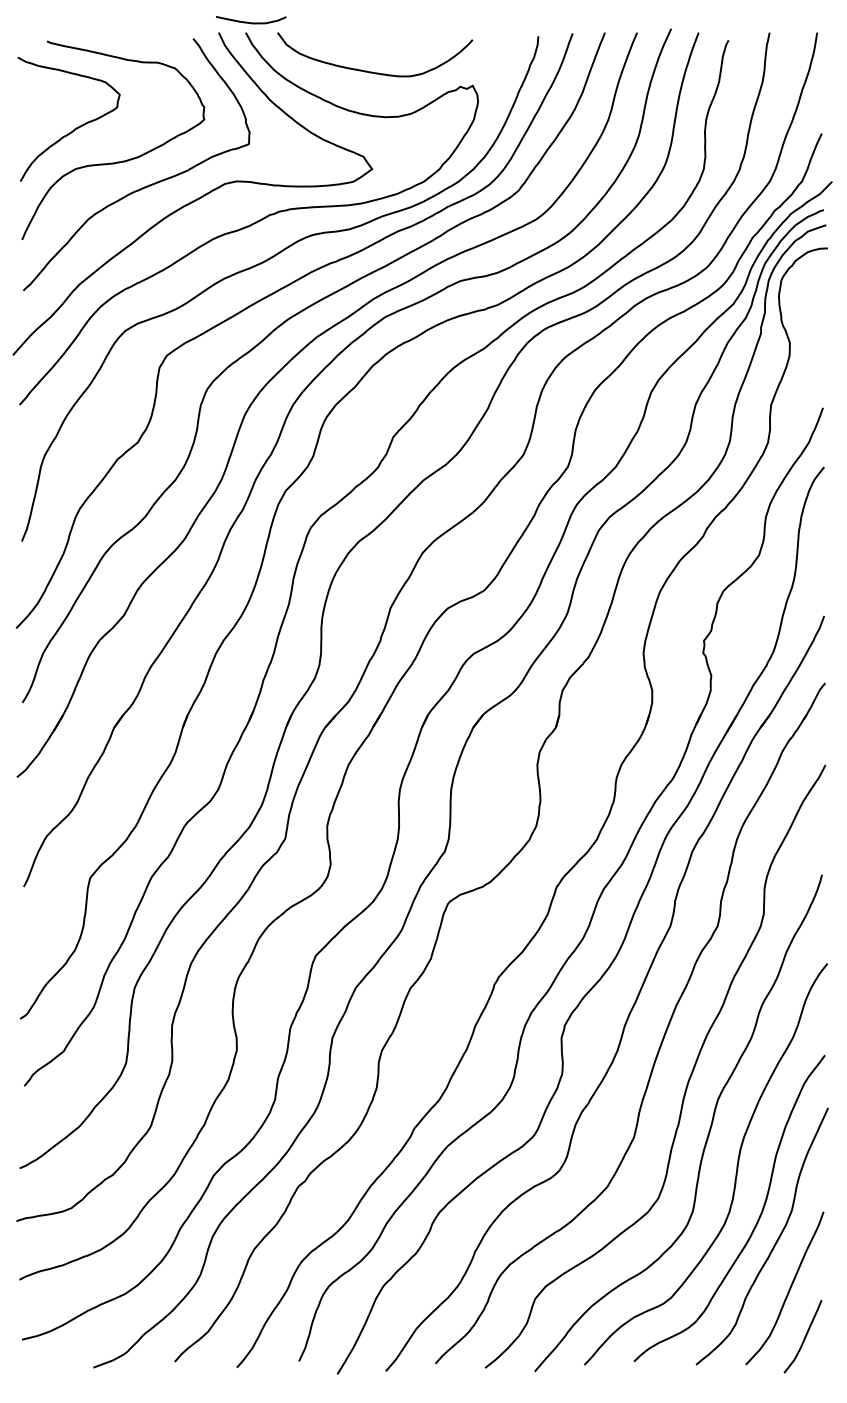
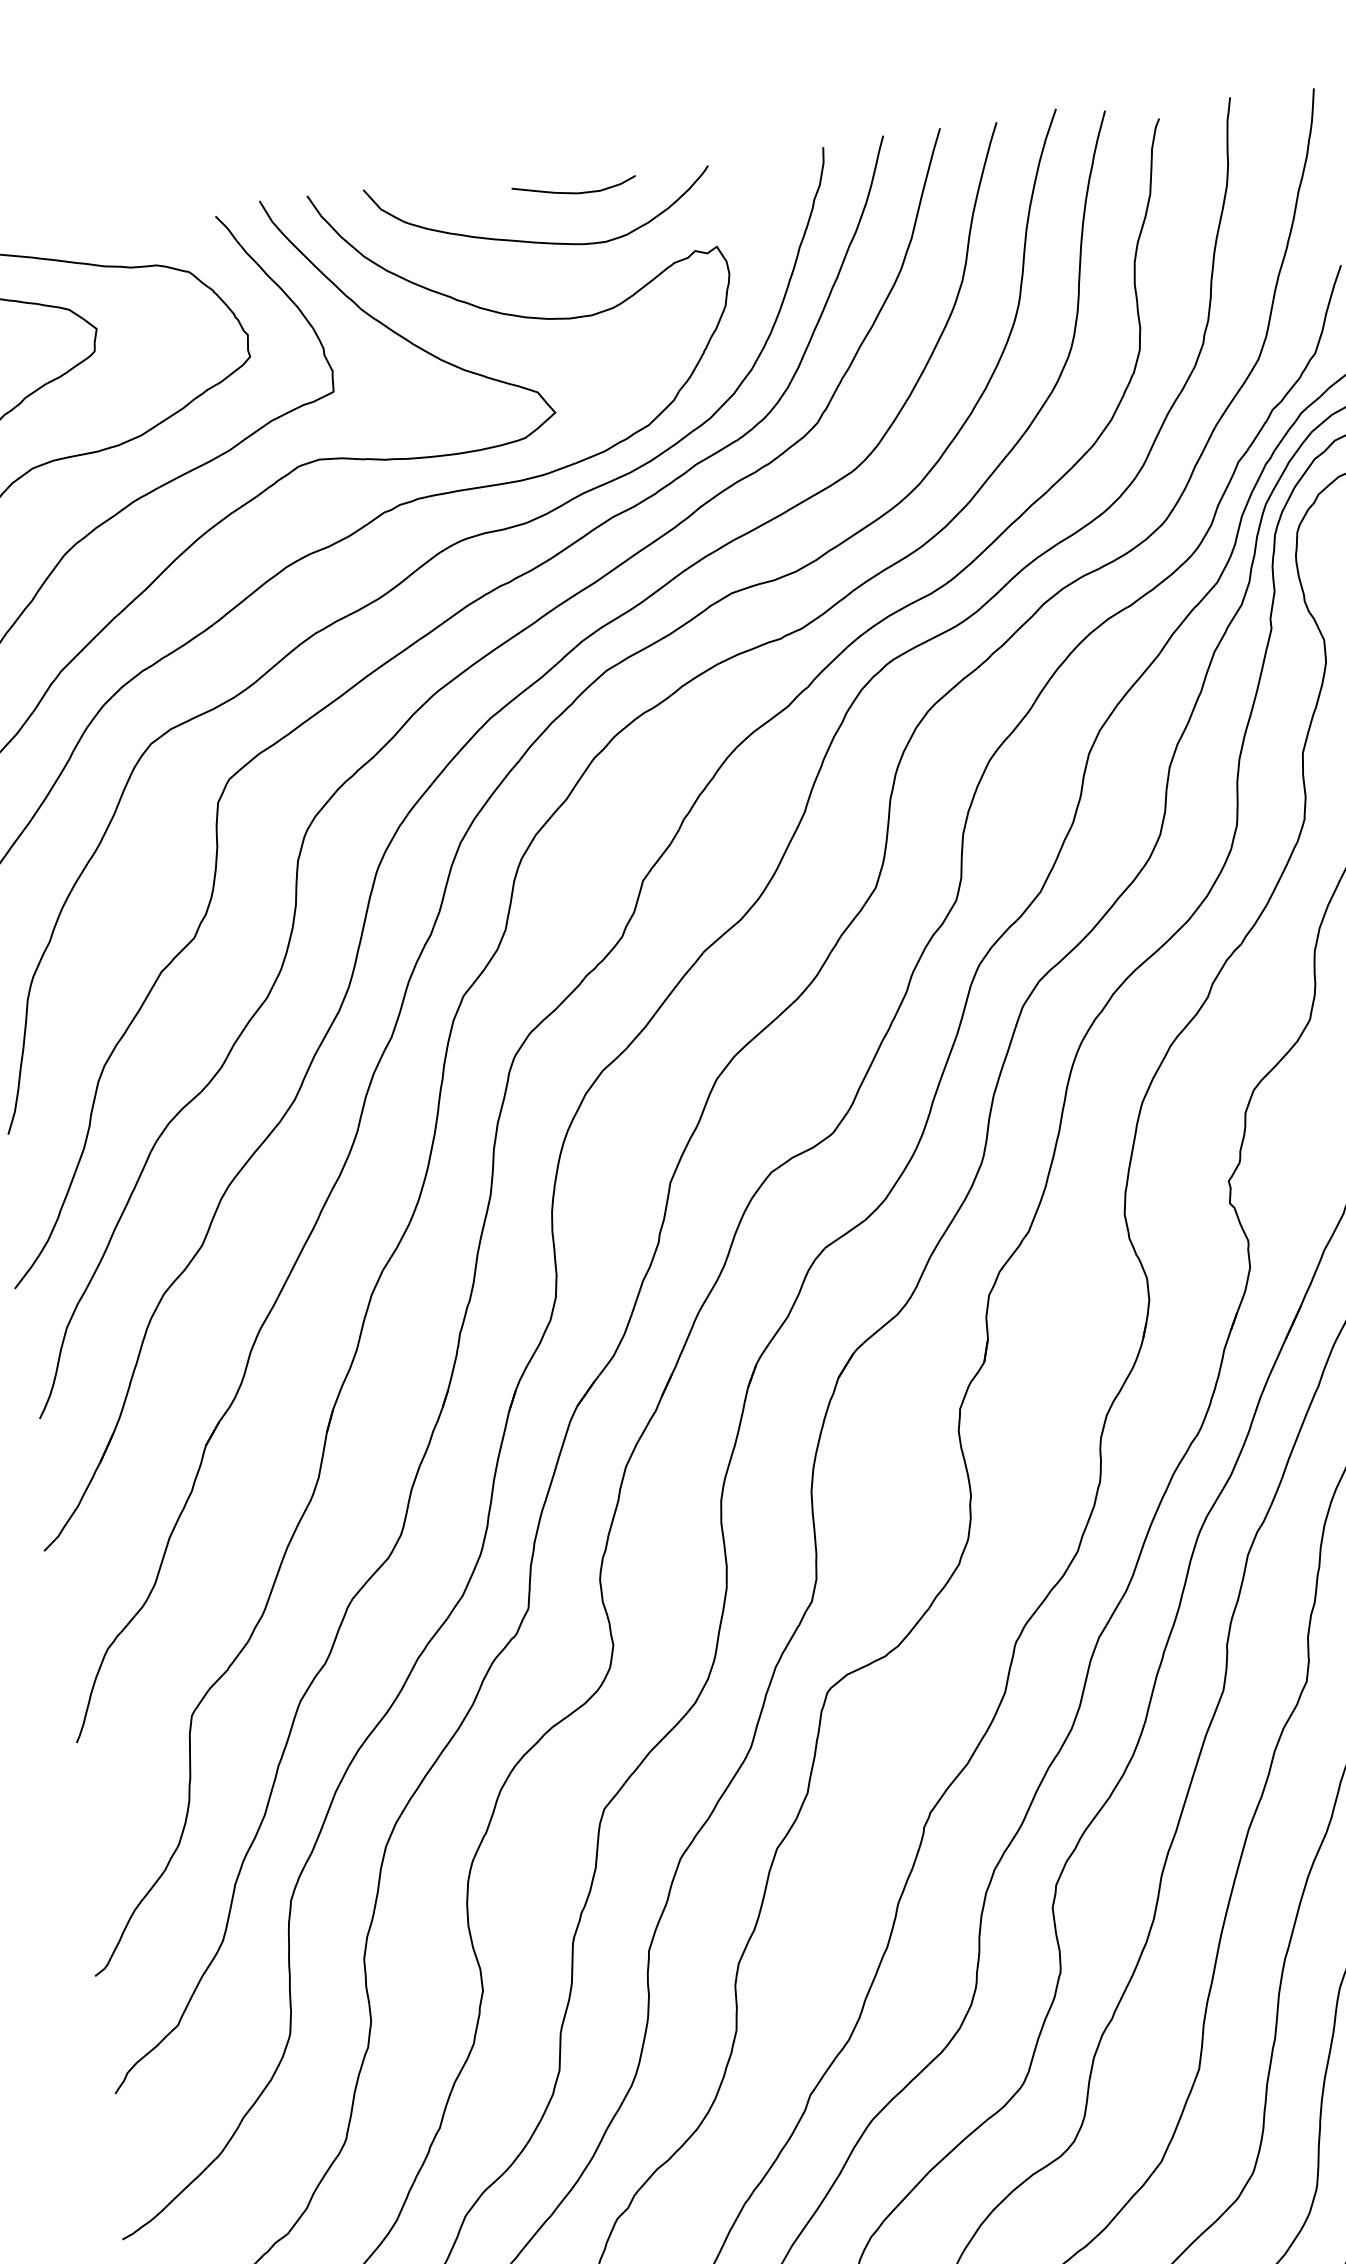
curve: (251, 22) -> (575, 191), moved

